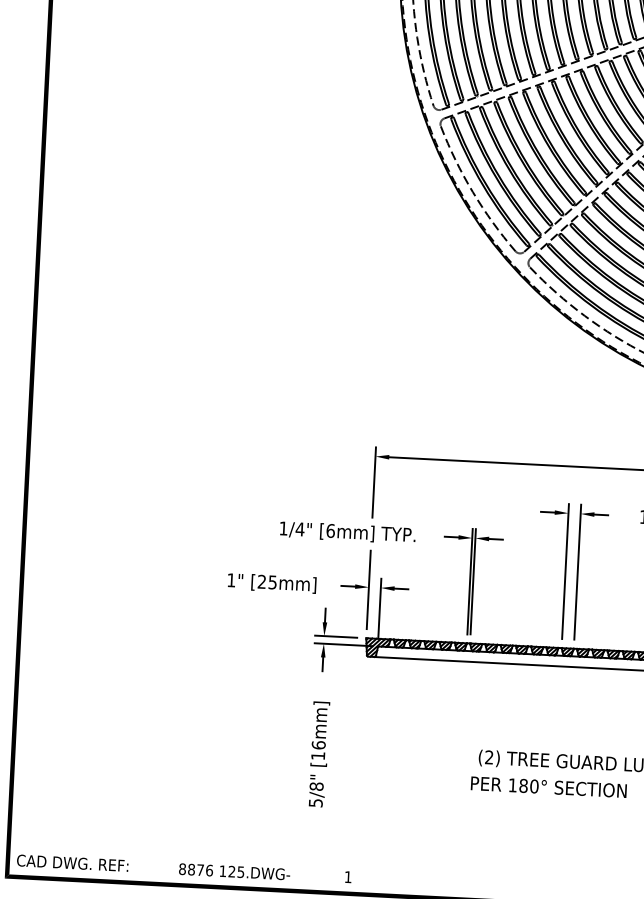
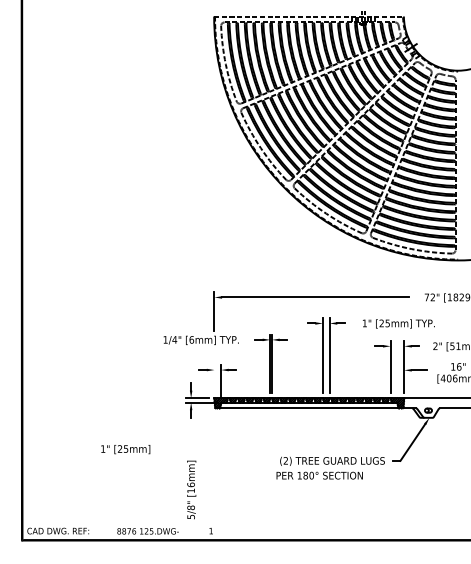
text: (271, 583) -> (125, 449), moved
line: (368, 589) -> (214, 371), removed
text: (319, 753) -> (191, 489), moved

